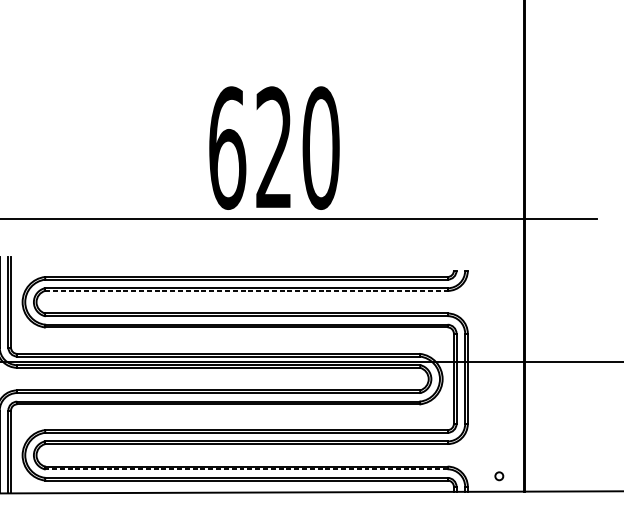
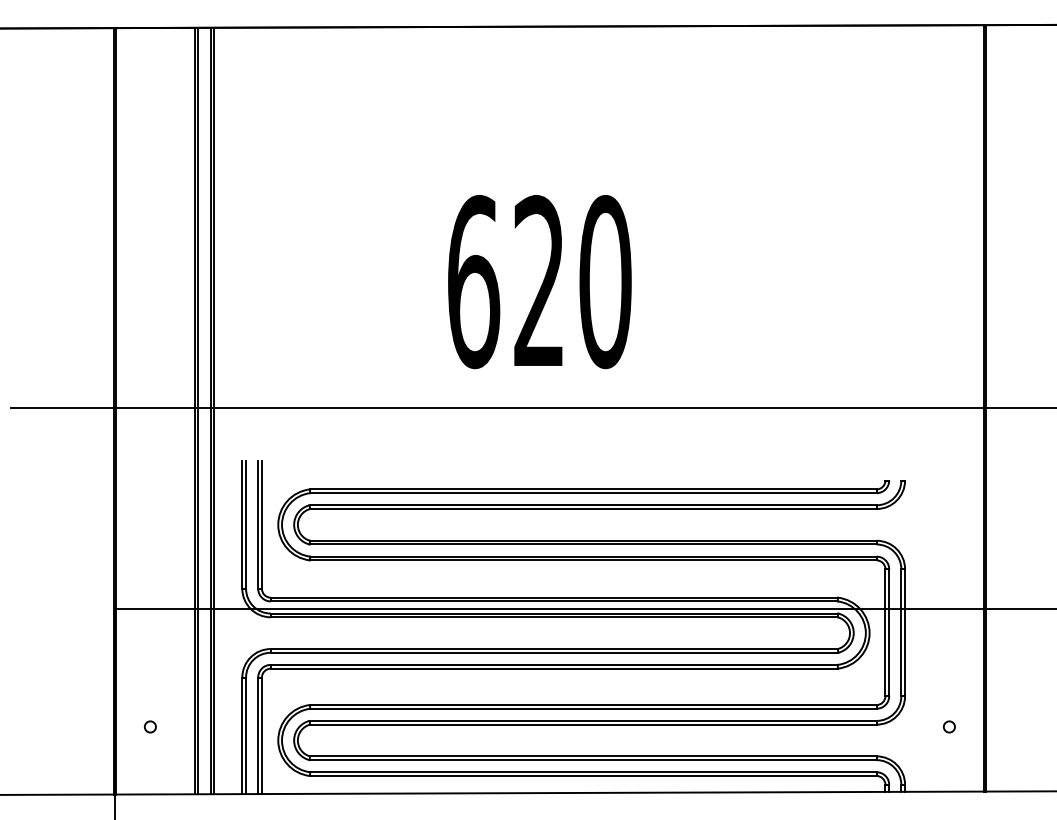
text: (274, 148) -> (539, 282), moved
line: (246, 291) -> (593, 509), dashed -> solid
line: (245, 469) -> (592, 760), dashed -> solid
circle: (499, 475) -> (949, 726), moved

